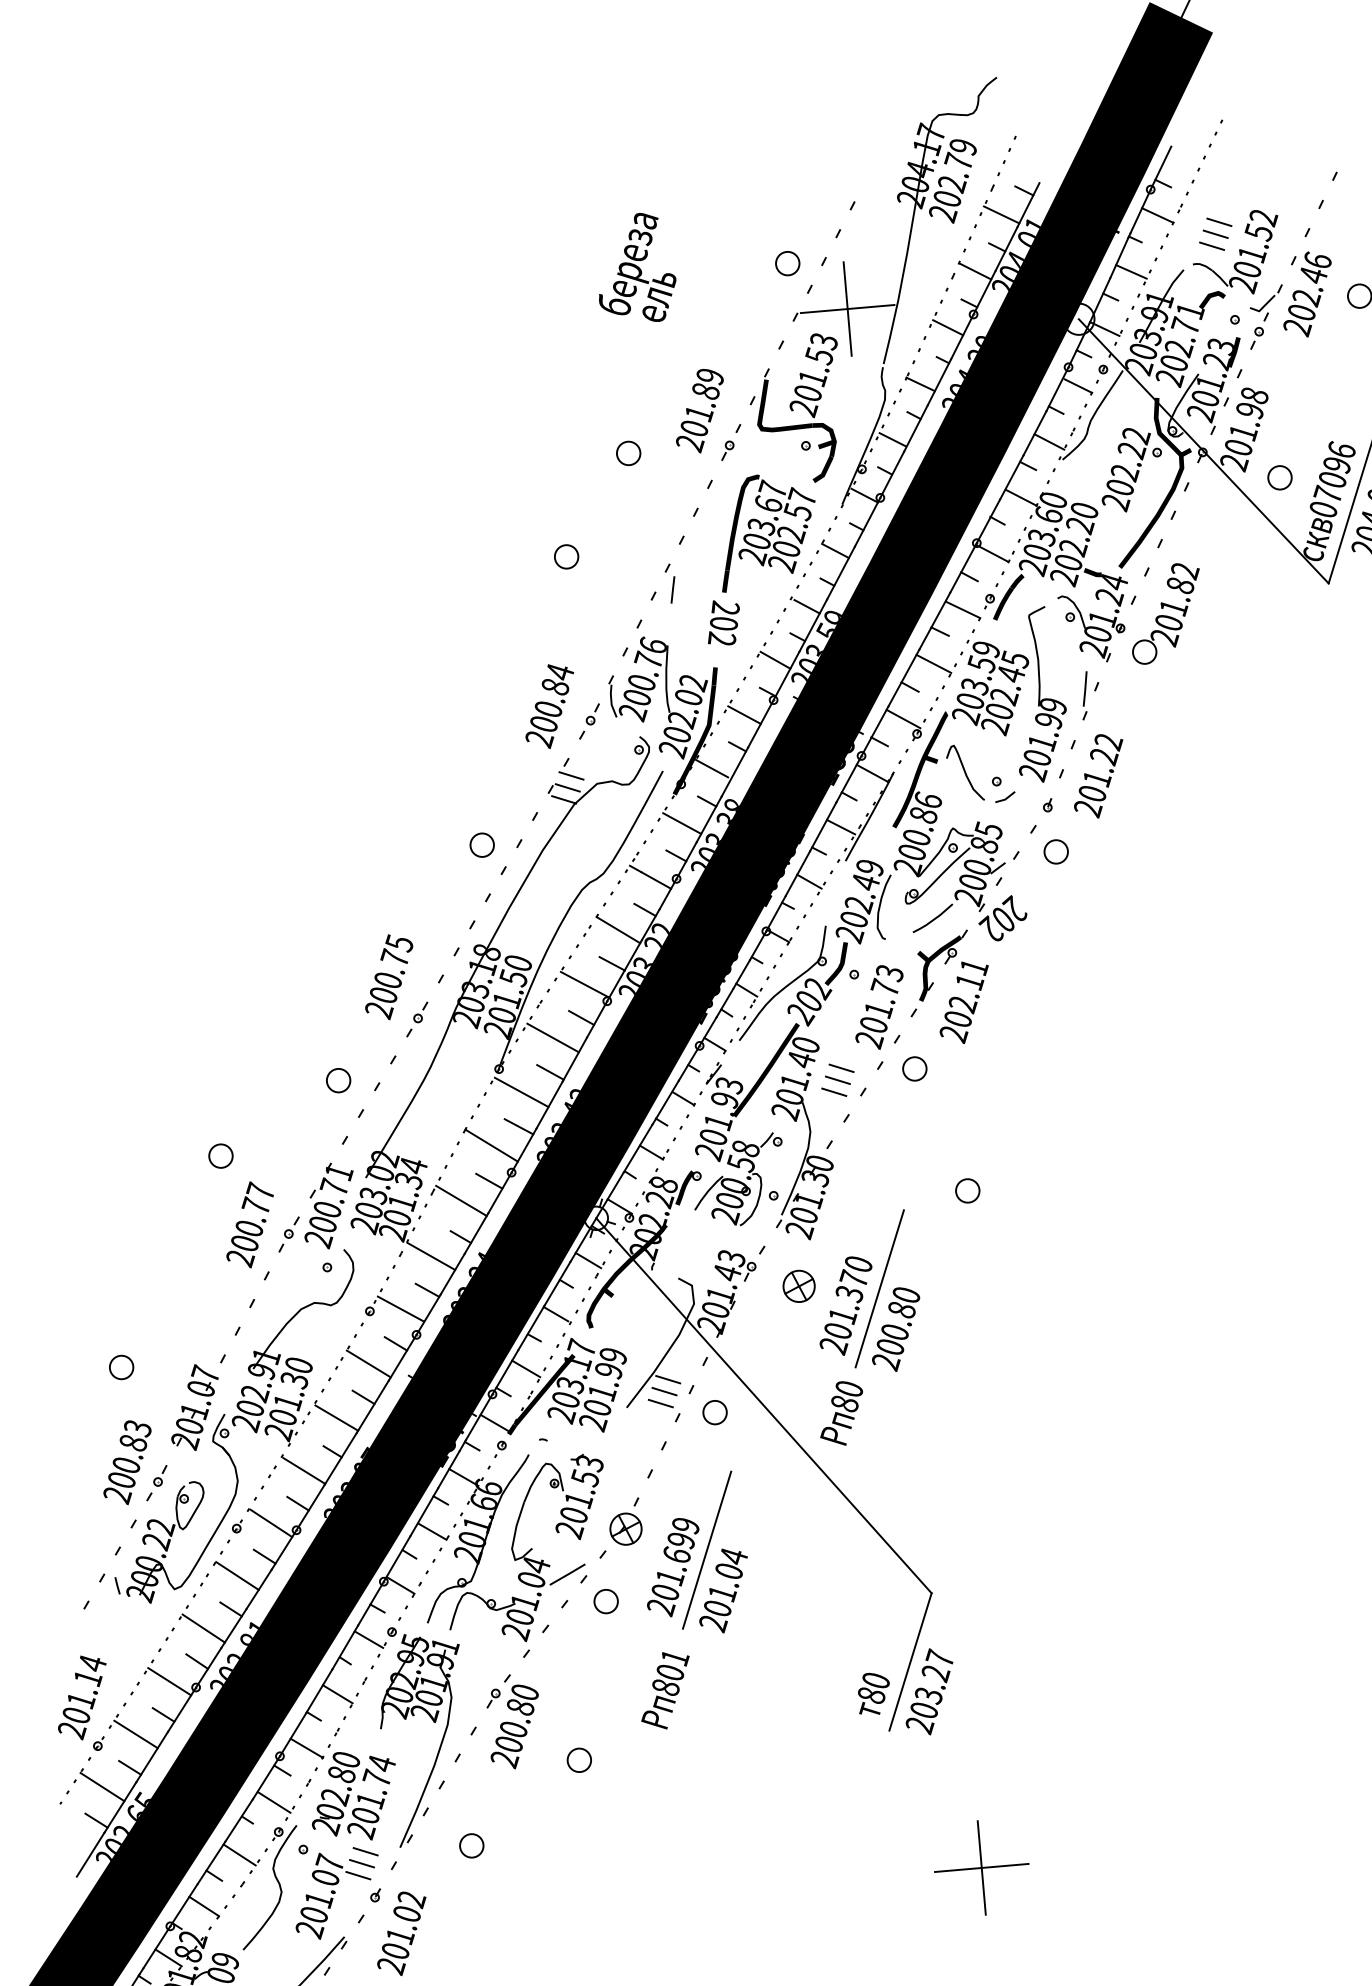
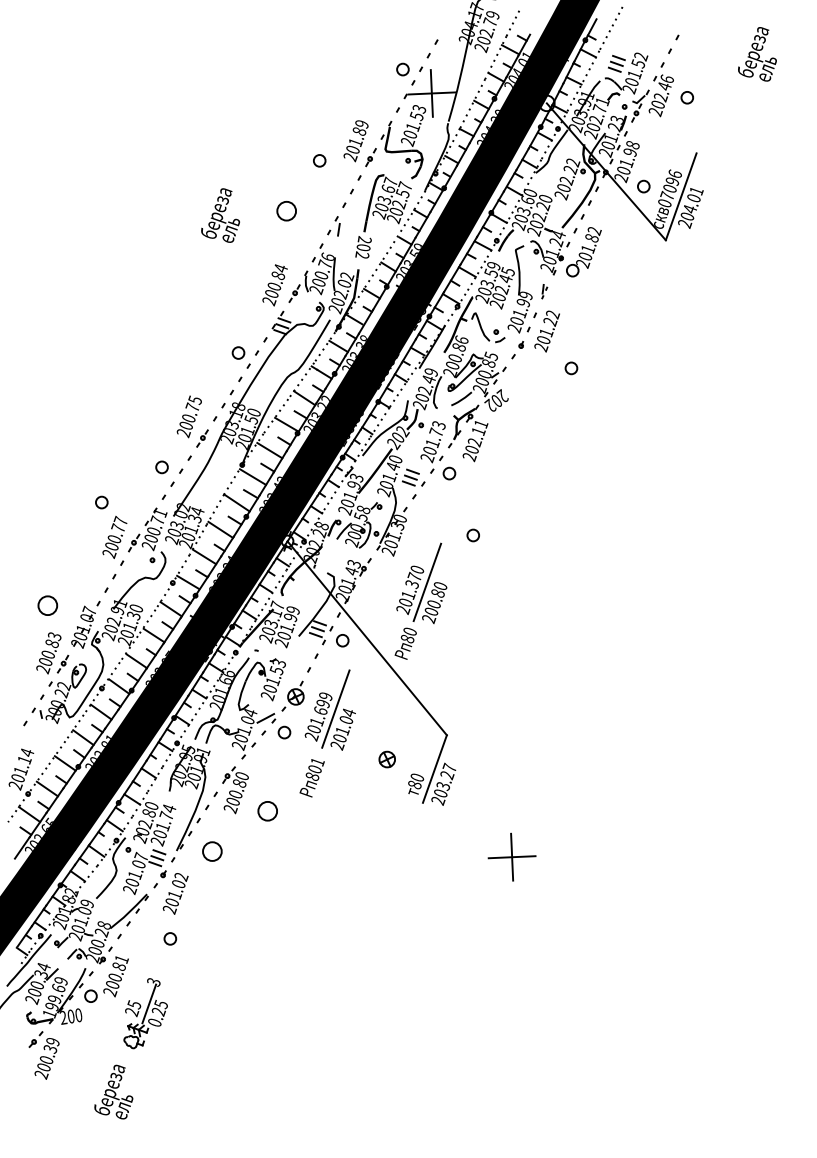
text: (636, 267) -> (220, 215), moved
circle: (566, 555) -> (286, 210), size x1.6
part: (1089, 696) -> (544, 291), size x0.6
circle: (1056, 852) -> (571, 368), moved
part: (797, 1286) -> (386, 759), moved
circle: (120, 1366) -> (47, 605), size x1.6
circle: (578, 1759) -> (267, 810), size x1.6
circle: (471, 1845) -> (212, 851), size x1.6
part: (980, 1866) -> (511, 856), moved

